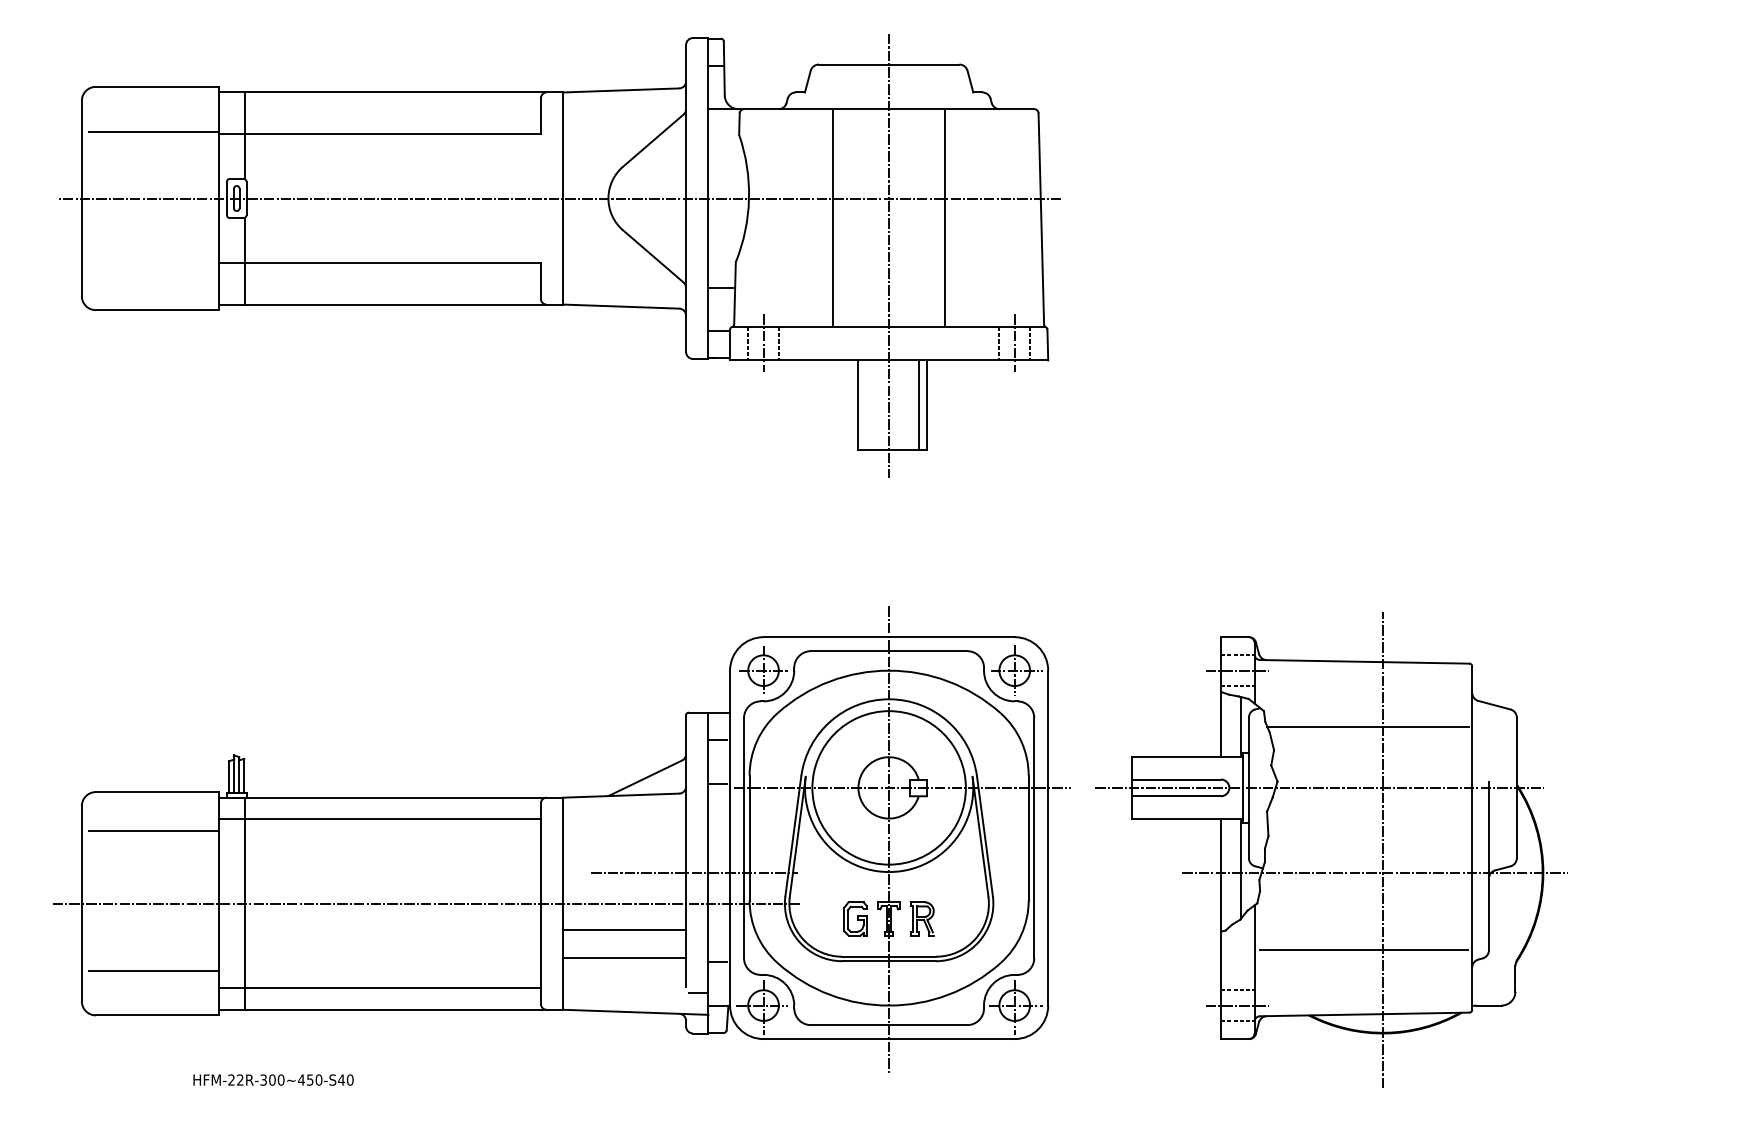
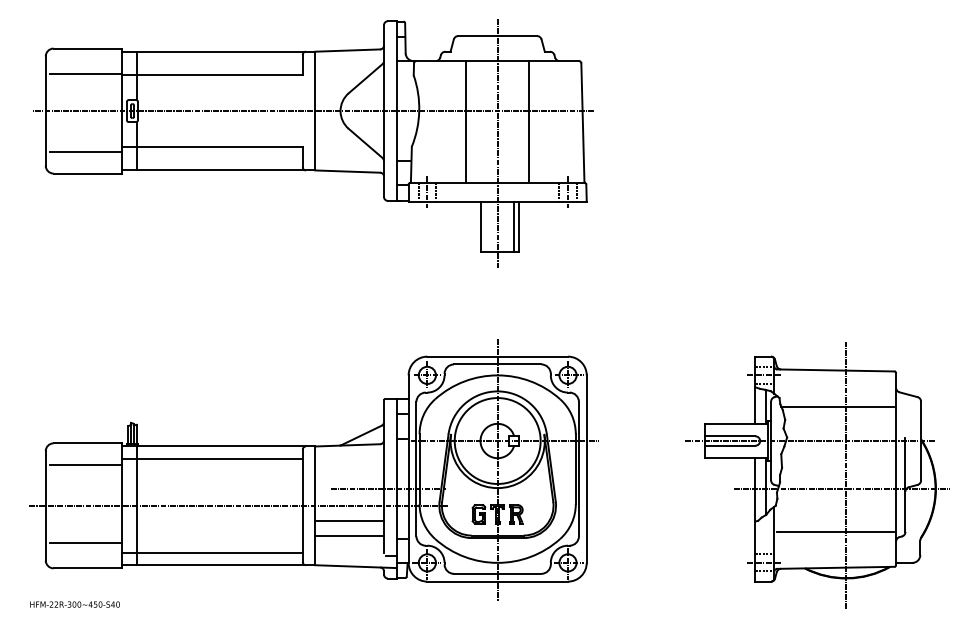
line: (152, 270) -> (85, 151), added
part: (1331, 849) -> (817, 475), moved
text: (272, 1079) -> (74, 604), moved

